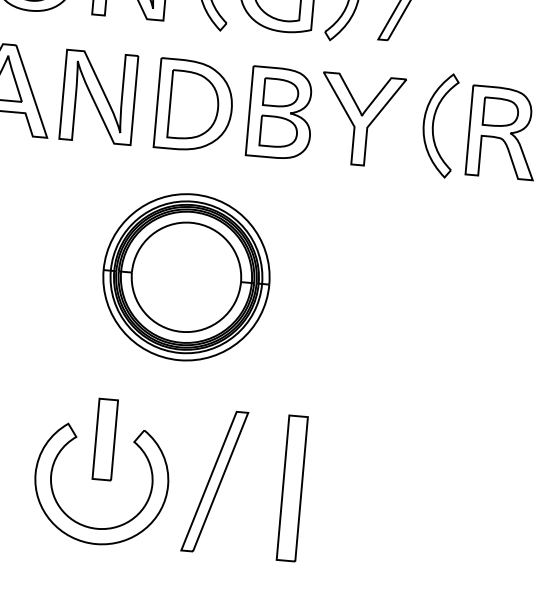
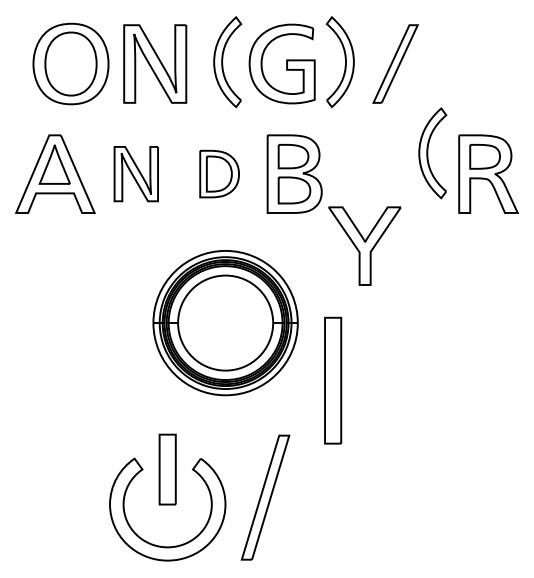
part: (99, 96) -> (136, 173), size x0.7
part: (194, 105) -> (219, 173), size x0.6
part: (360, 119) -> (364, 245), moved
part: (438, 125) -> (432, 153), moved
part: (292, 488) -> (333, 380), moved

